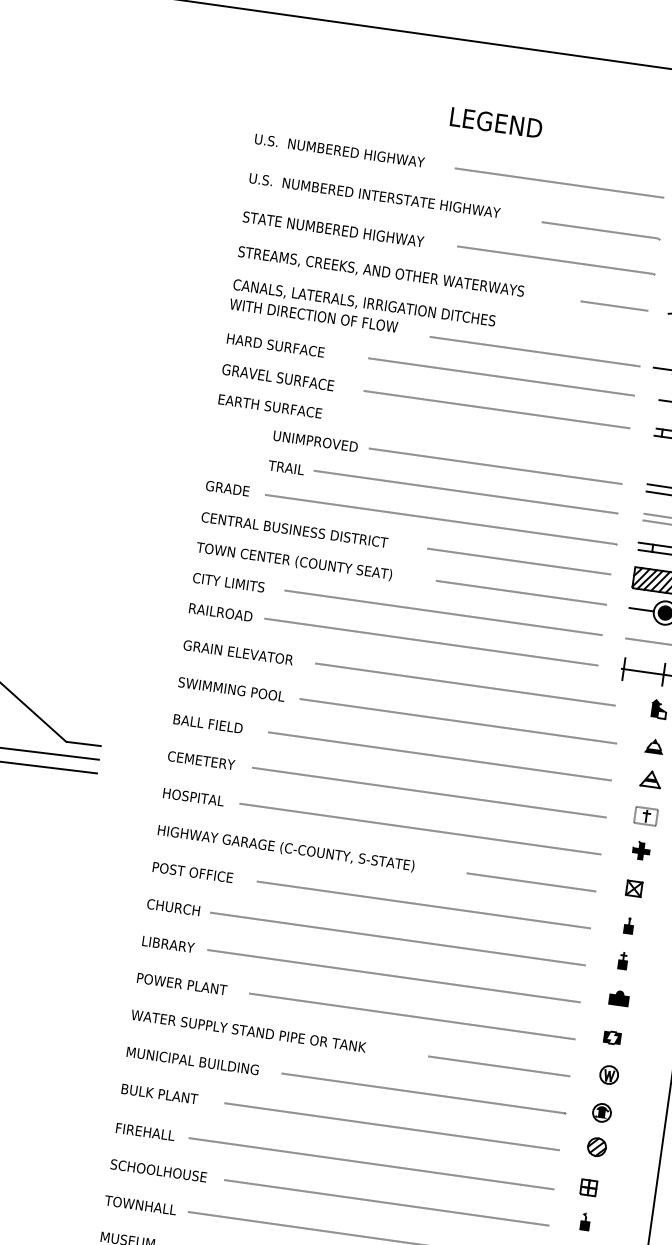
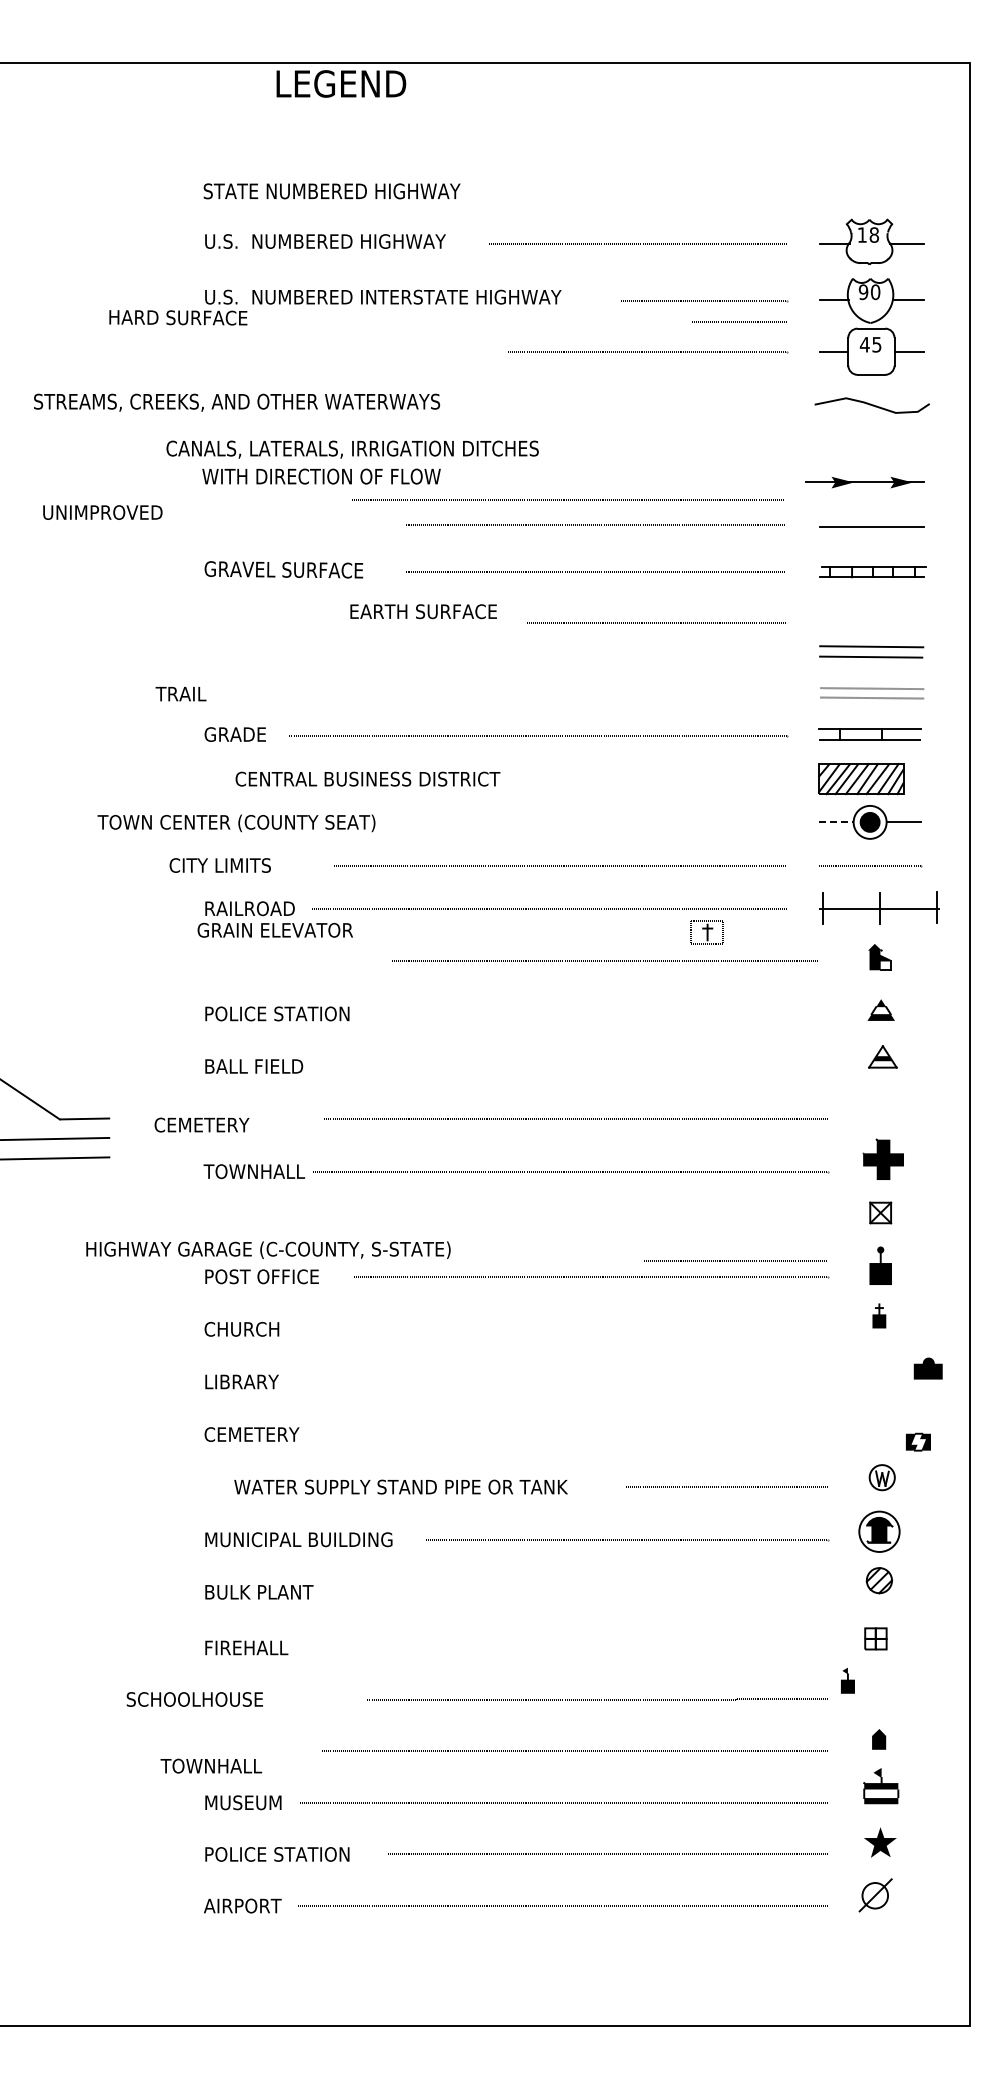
text: (496, 122) -> (341, 83), moved
text: (333, 229) -> (331, 191), moved
text: (381, 272) -> (237, 402), moved
text: (364, 303) -> (352, 449), moved
line: (614, 305) -> (739, 321), moved
text: (275, 345) -> (178, 317), moved
line: (535, 351) -> (637, 483), removed
text: (270, 406) -> (423, 611), moved
text: (315, 441) -> (102, 512), moved
line: (495, 465) -> (604, 650), removed
text: (285, 468) -> (180, 694), moved
line: (464, 491) -> (566, 499), moved
text: (294, 529) -> (367, 778), moved
text: (294, 561) -> (236, 823), moved
line: (519, 561) -> (656, 622), moved
text: (228, 582) -> (219, 865), moved
line: (521, 592) -> (665, 822), removed
line: (641, 609) -> (836, 822), solid -> dashed
text: (237, 652) -> (274, 930), moved
text: (231, 689) -> (279, 1013), SWIMMING POOL -> POLICE STATION
line: (458, 721) -> (602, 1013), removed
line: (439, 756) -> (583, 1066), removed
text: (201, 760) -> (201, 1124), moved
text: (198, 797) -> (254, 1171), HOSPITAL -> TOWNHALL
part: (645, 816) -> (706, 932), moved
text: (286, 848) -> (268, 1249), moved
part: (640, 850) -> (882, 1158), size x1.6
line: (530, 881) -> (734, 1260), moved
part: (628, 925) -> (880, 1265), size x1.6
line: (397, 939) -> (560, 1329), removed
line: (393, 975) -> (562, 1381), removed
text: (181, 984) -> (268, 1434), POWER PLANT -> CEMETERY
part: (618, 998) -> (927, 1368), moved
line: (412, 1016) -> (596, 1434), removed
text: (248, 1030) -> (400, 1486), moved
part: (612, 1037) -> (918, 1441), moved
part: (601, 1112) -> (879, 1531), size x1.6
line: (392, 1126) -> (590, 1592), removed
line: (371, 1163) -> (568, 1647), removed
text: (158, 1170) -> (194, 1699), moved
text: (140, 1204) -> (211, 1765), moved
part: (585, 1221) -> (847, 1680), moved

